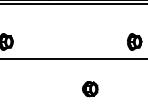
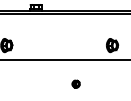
part: (89, 88) -> (75, 83), size x0.6

